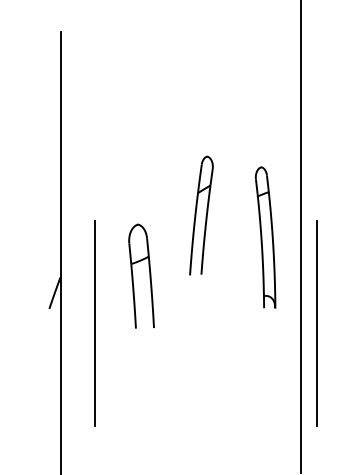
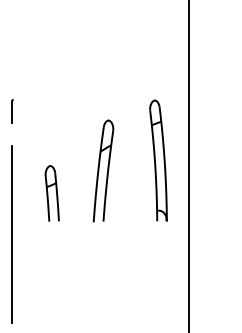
line: (95, 179) -> (12, 110), added
part: (201, 215) -> (103, 170), moved
part: (141, 275) -> (52, 193), size x0.62
line: (316, 323) -> (202, 234), removed

